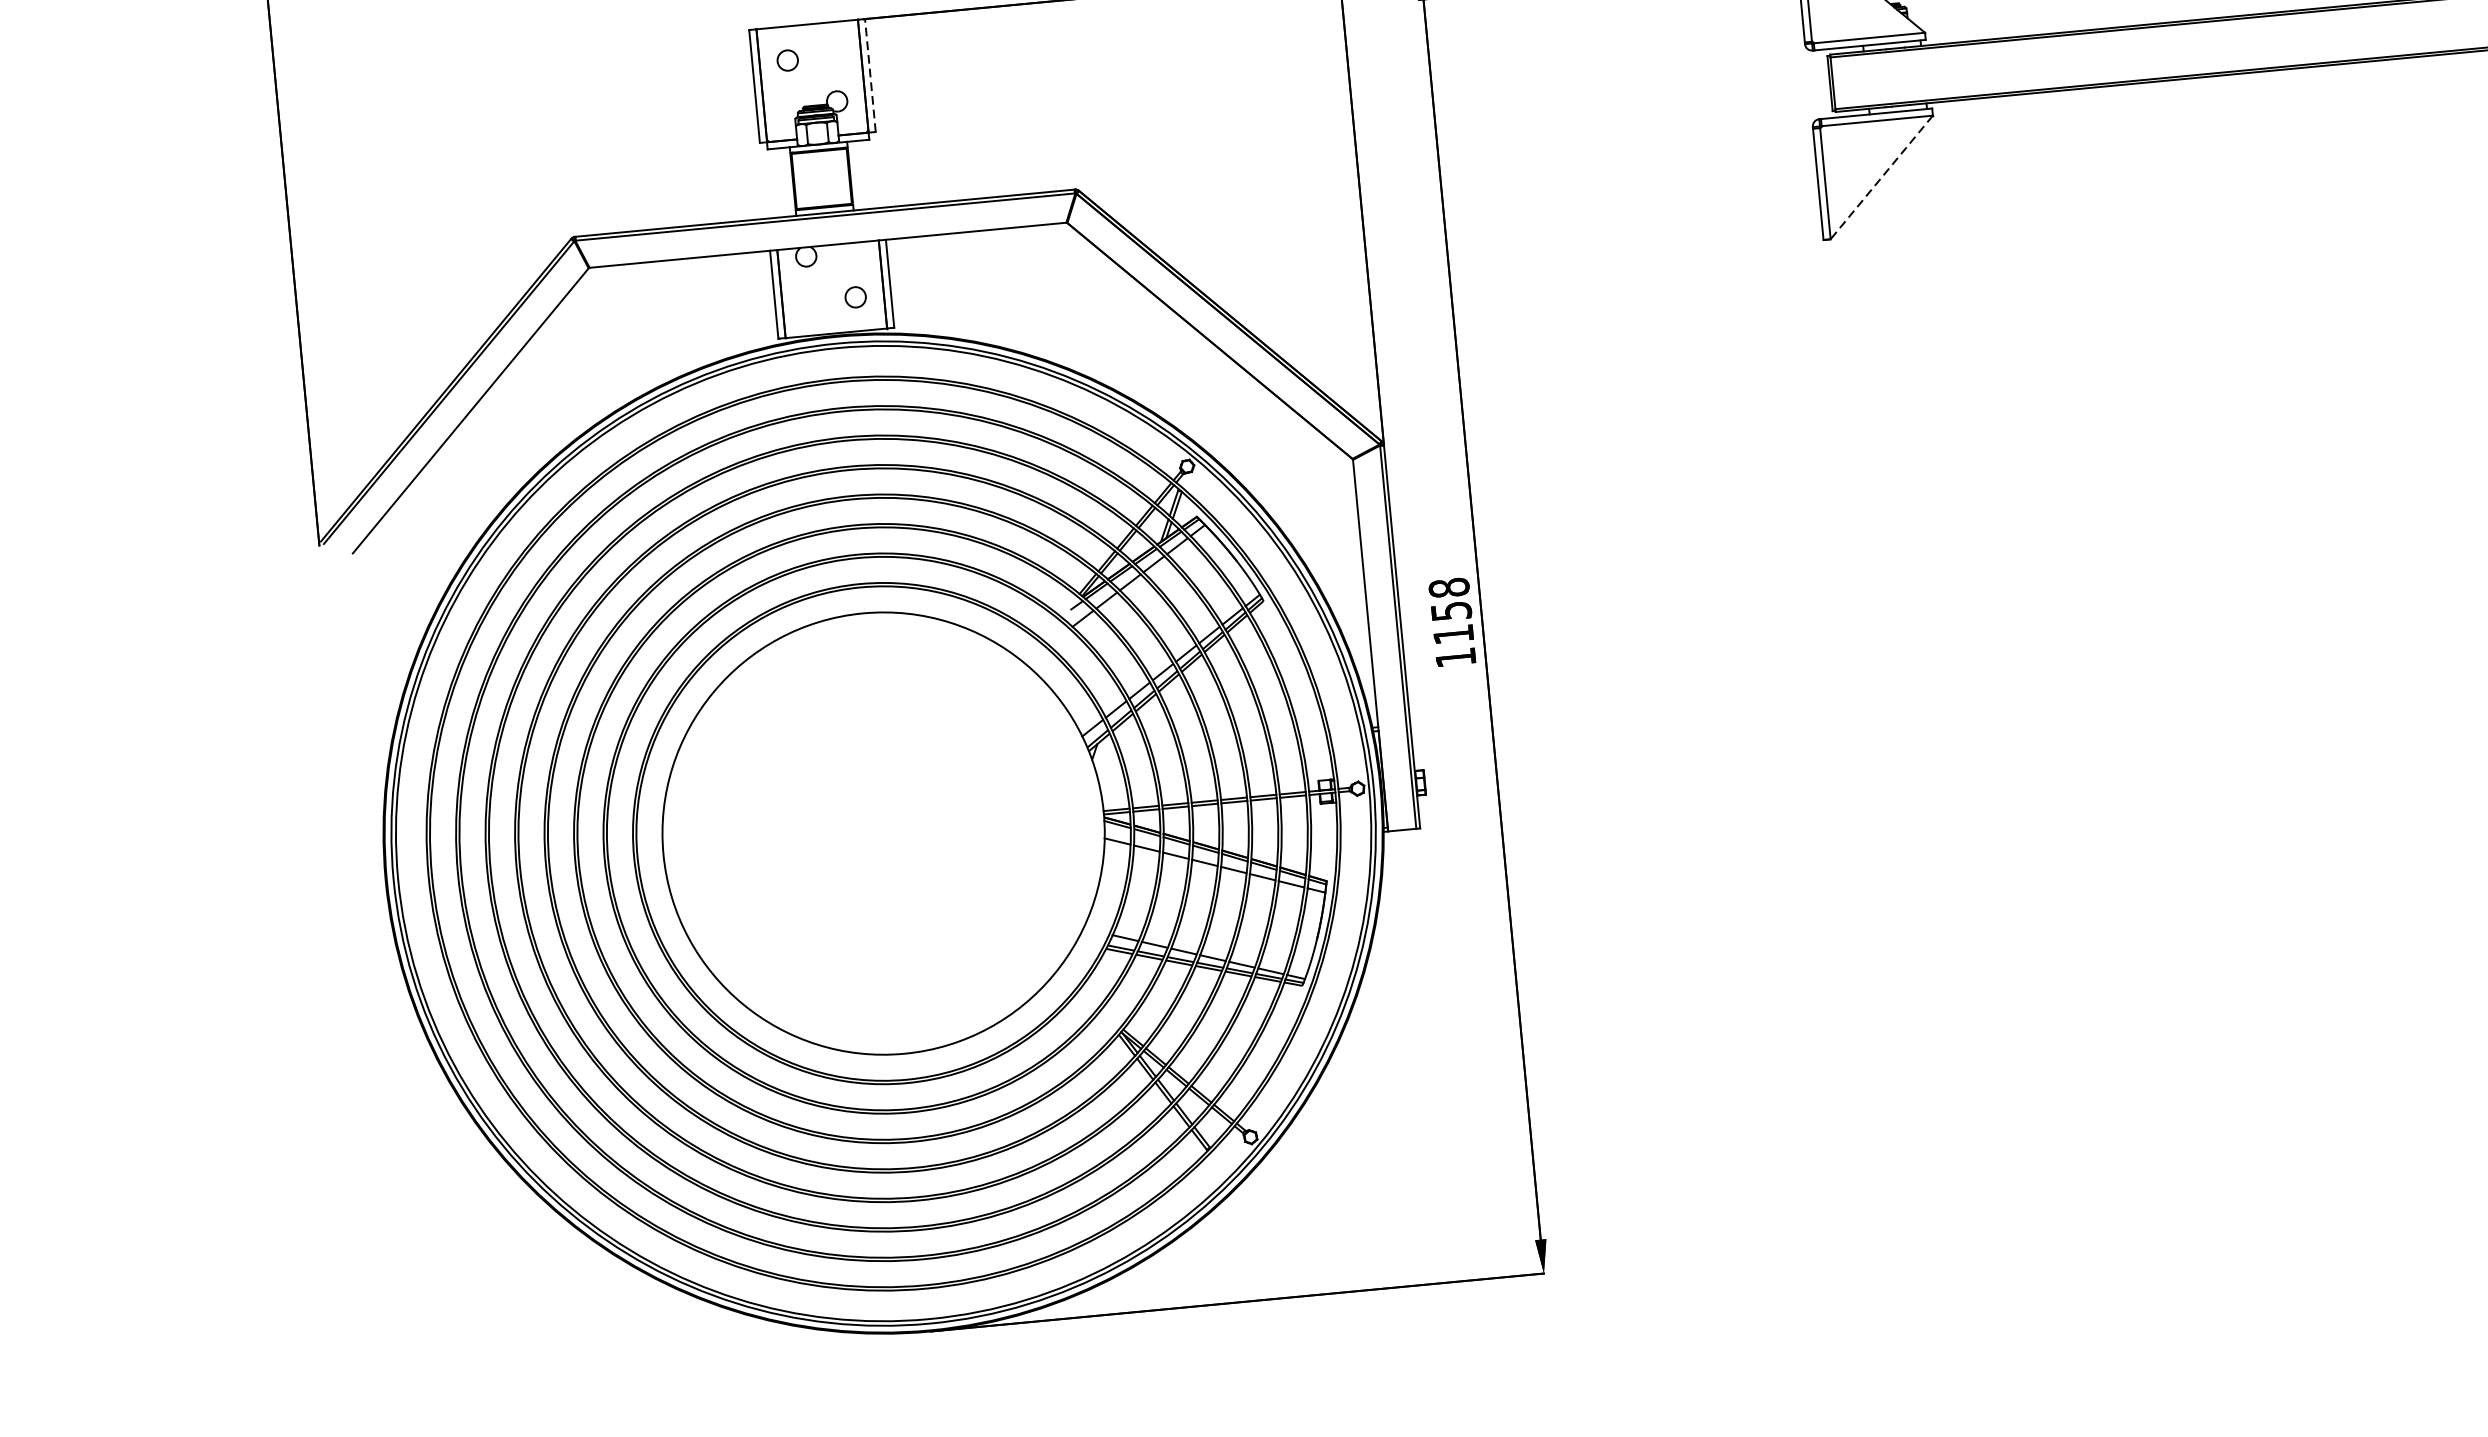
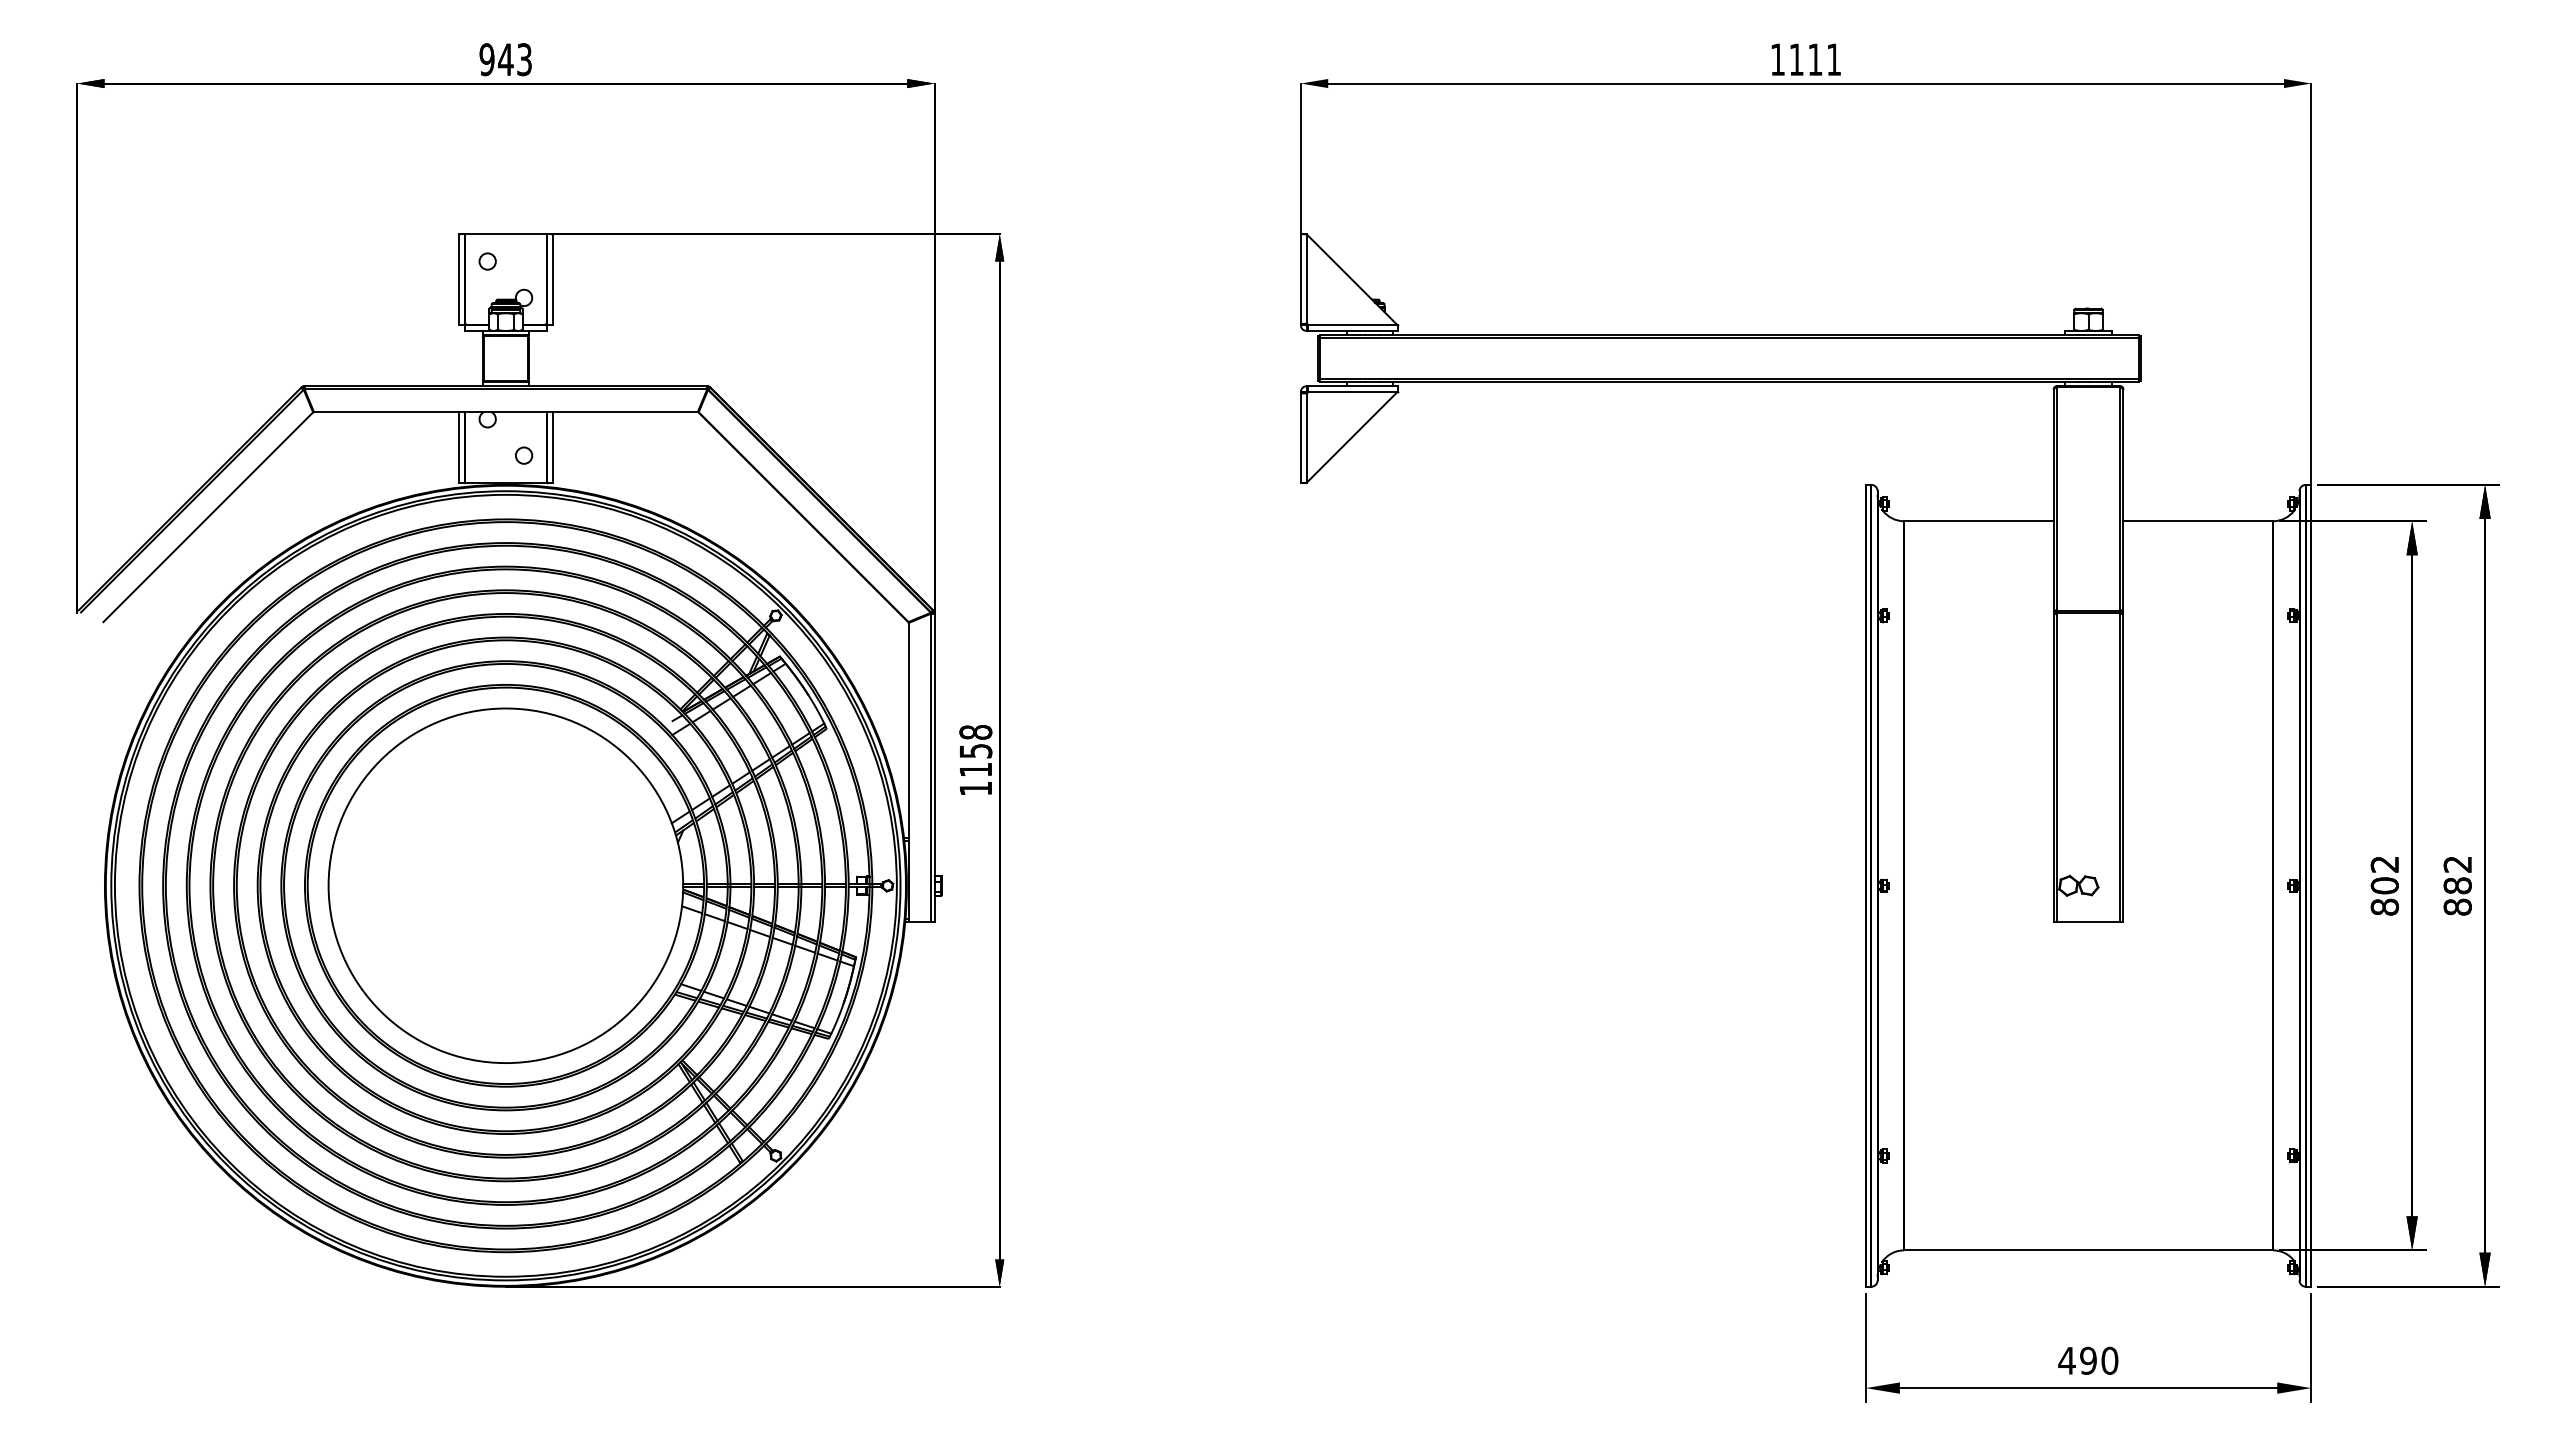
line: (870, 75) -> (552, 279), dashed -> solid
line: (1881, 177) -> (1351, 437), dashed -> solid

